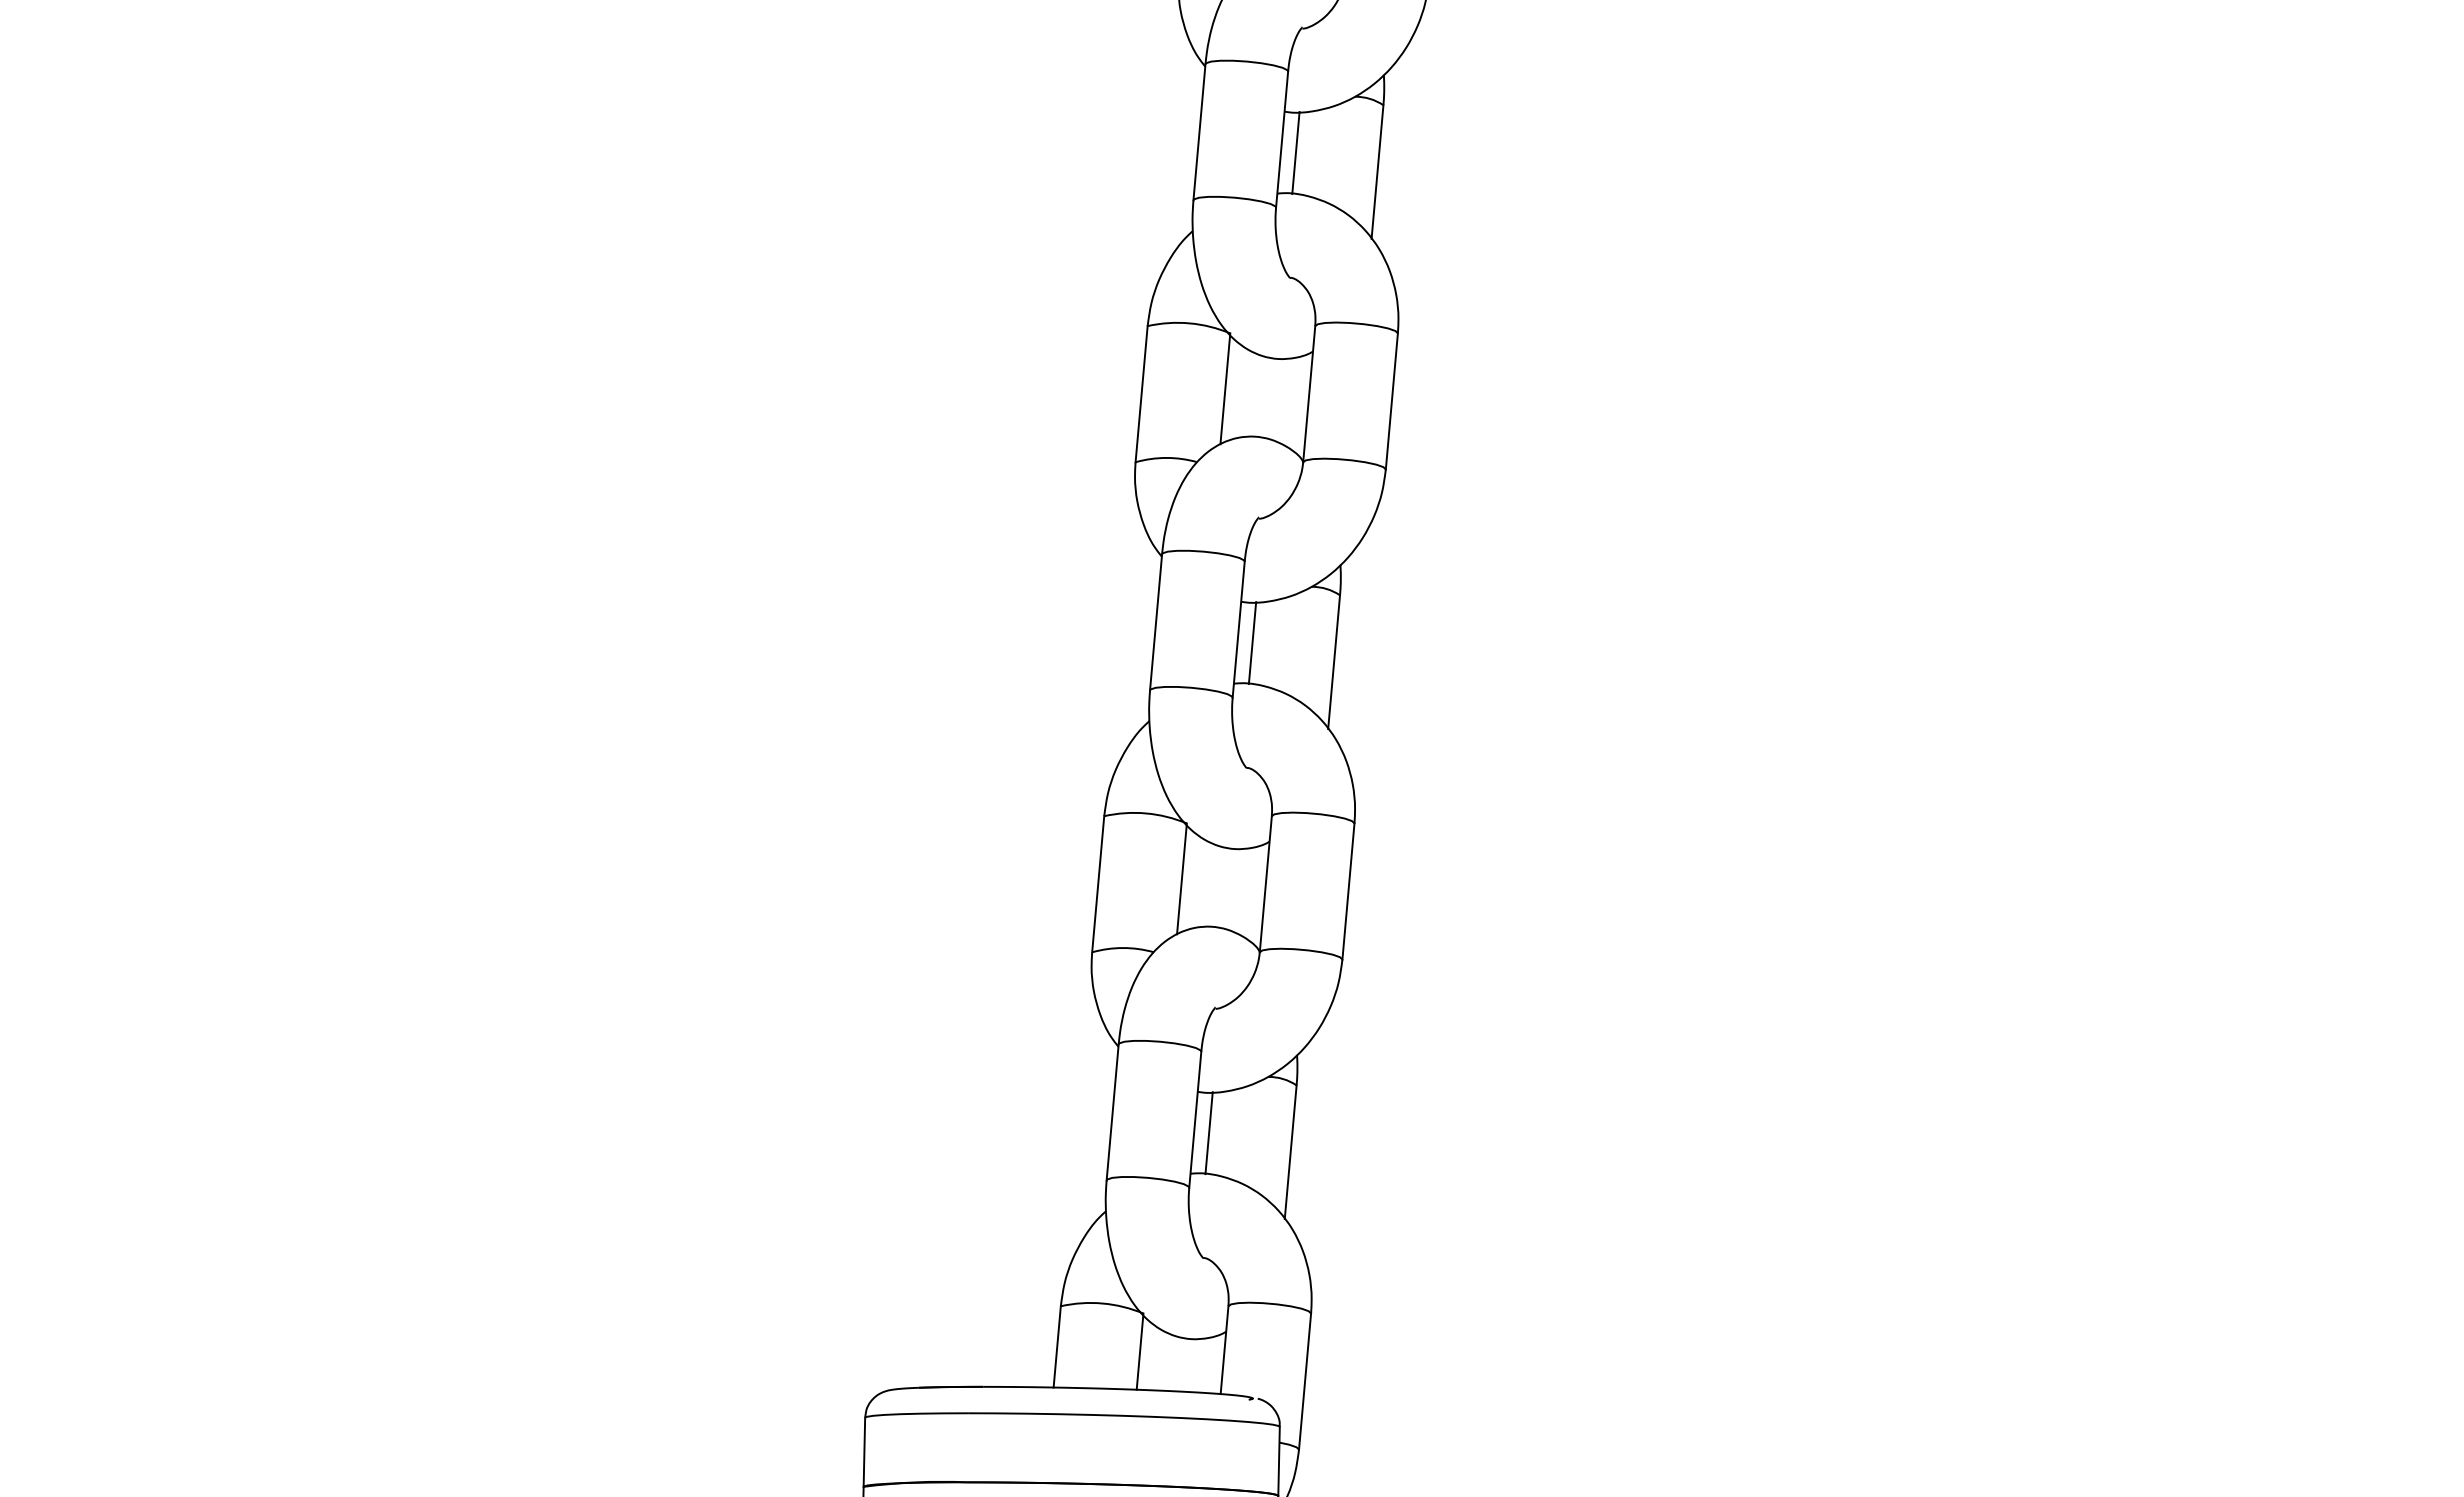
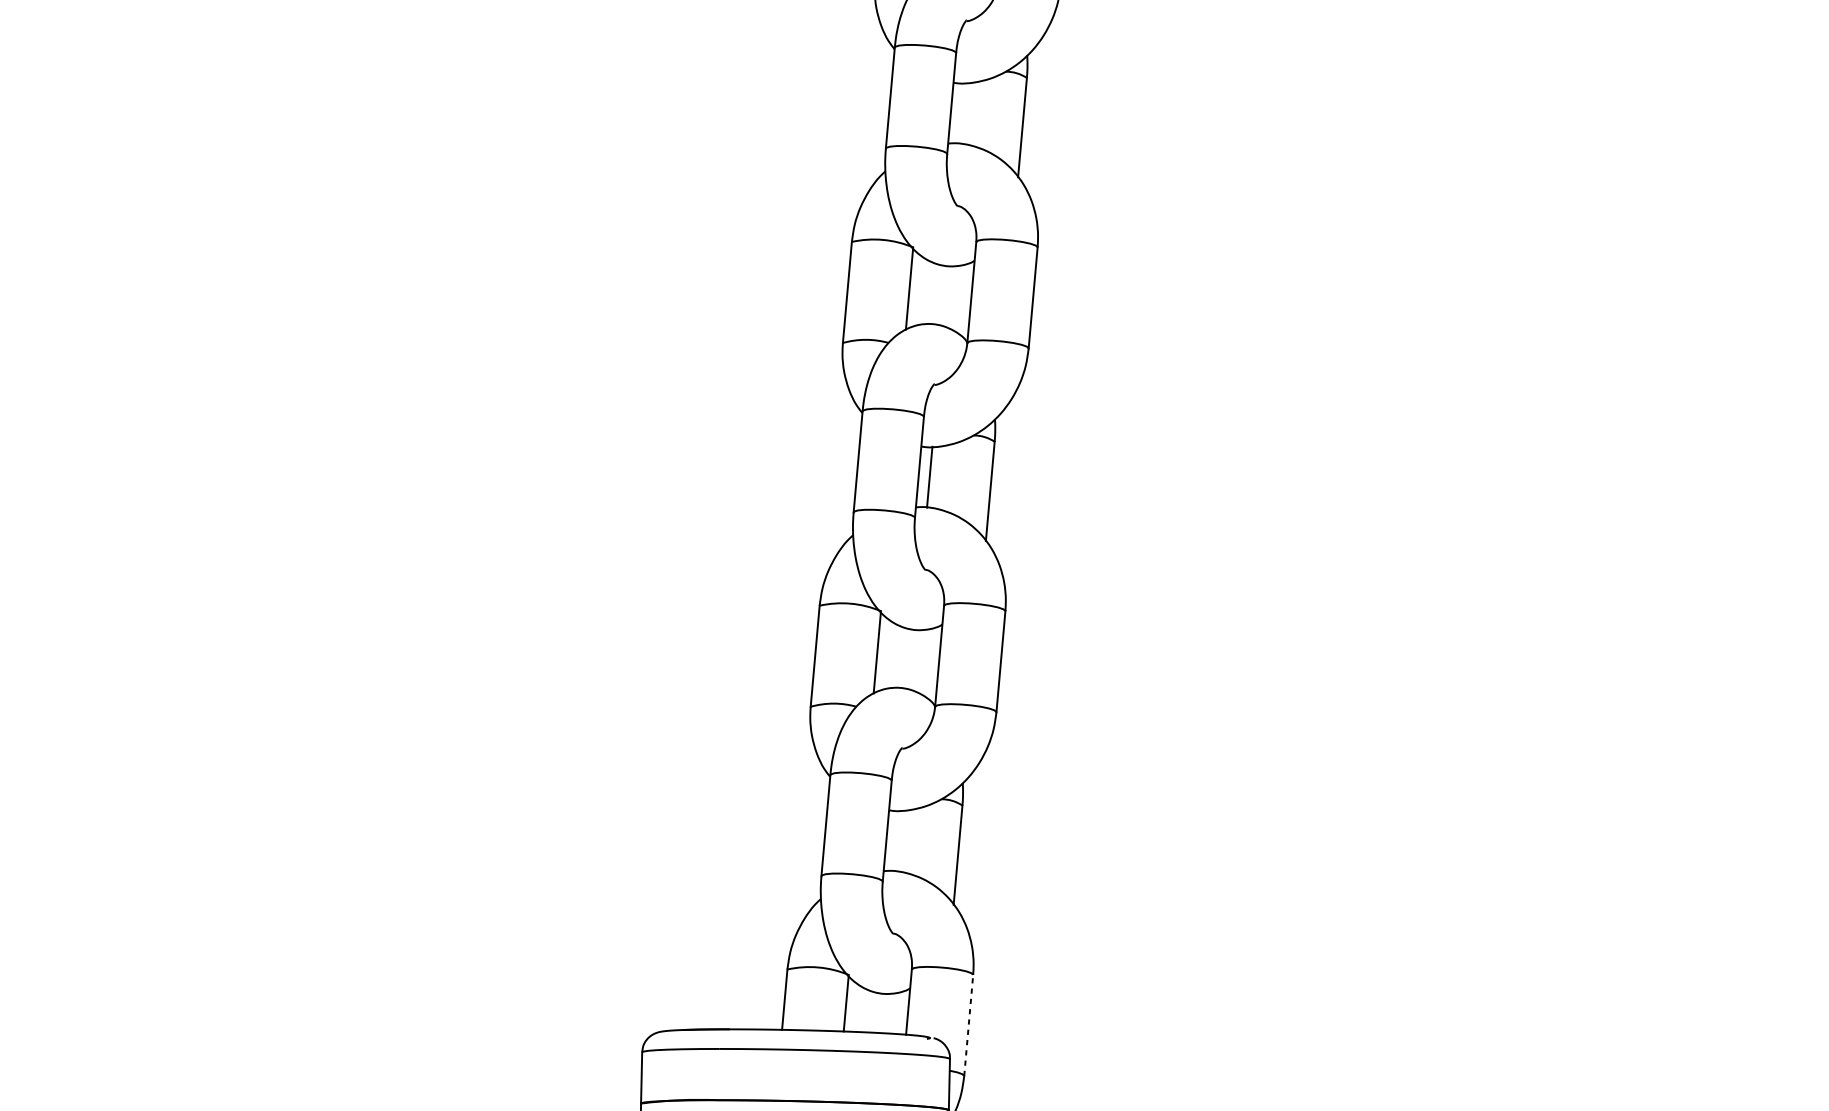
line: (1295, 152) -> (961, 113), removed
line: (1208, 1133) -> (897, 841), removed
line: (1305, 1381) -> (969, 1025), solid -> dashed

